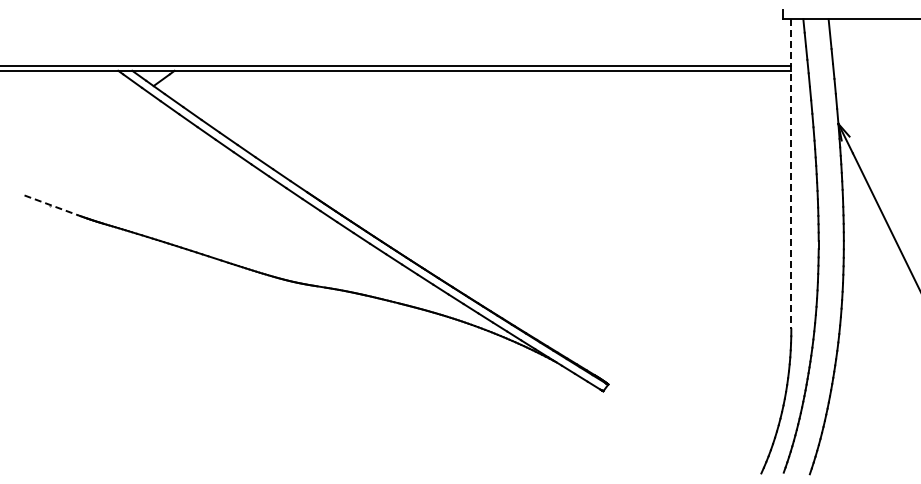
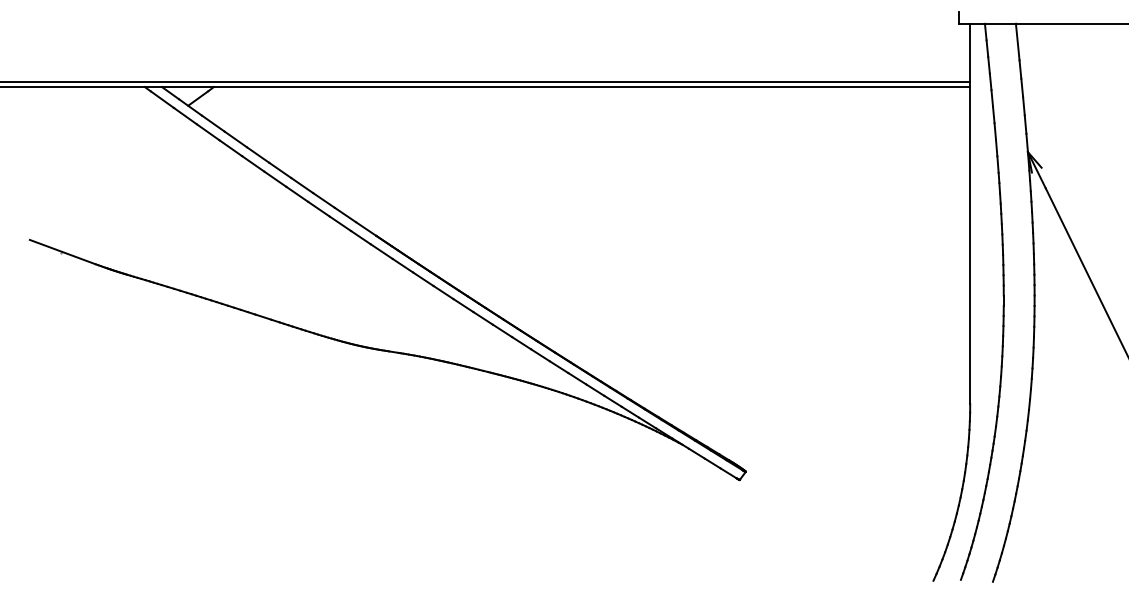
line: (791, 174) -> (970, 214), dashed -> solid
line: (51, 205) -> (62, 252), dashed -> solid

